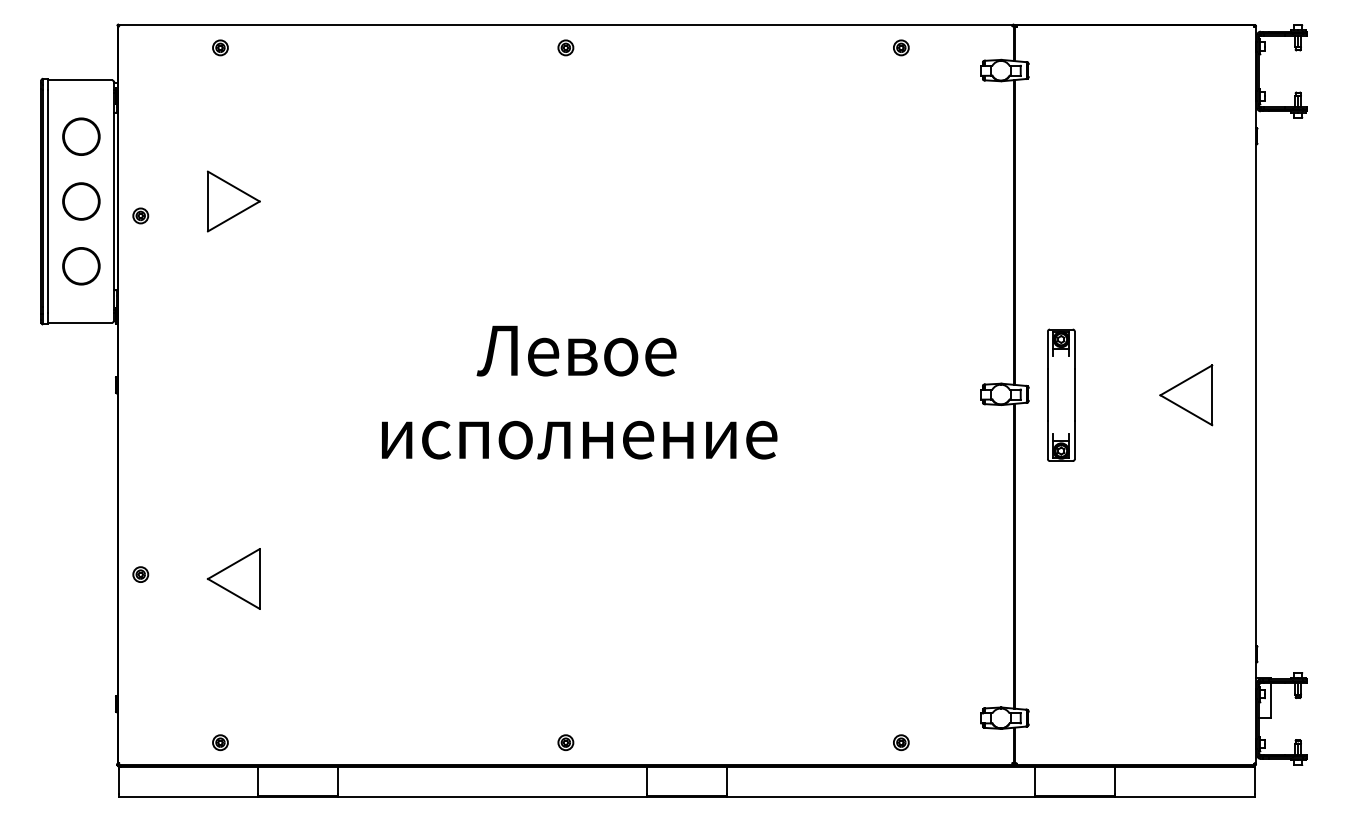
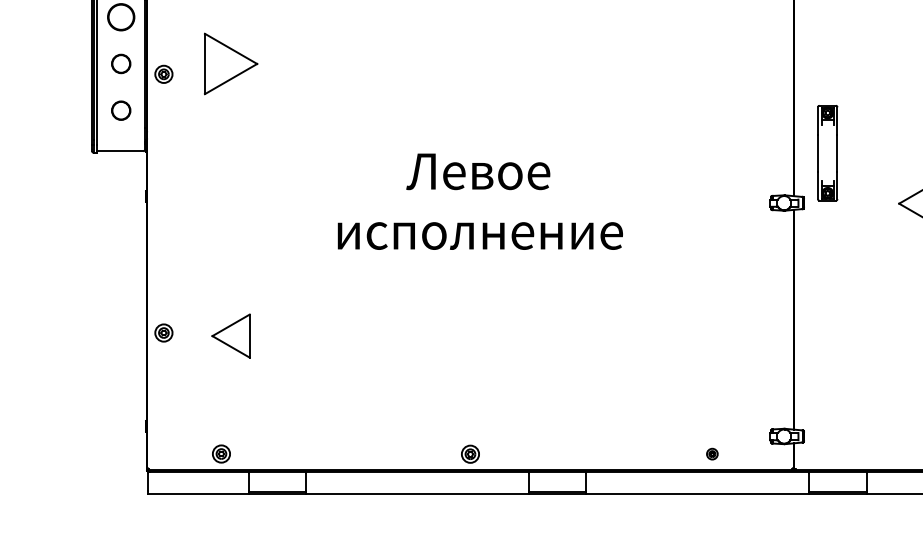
circle: (81, 201) -> (121, 63), size x0.7
part: (233, 201) -> (230, 63), size x1.4
part: (140, 215) -> (163, 74), size x1.6
circle: (81, 266) -> (121, 110), size x0.7
part: (1061, 394) -> (827, 152), moved
part: (140, 574) -> (163, 332), size x1.6
part: (220, 742) -> (221, 454), size x1.6
part: (565, 742) -> (470, 454), size x1.6

